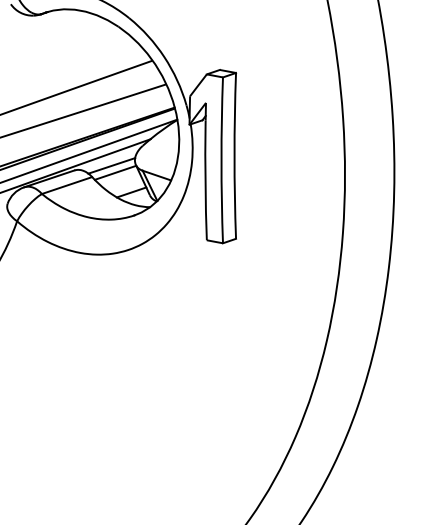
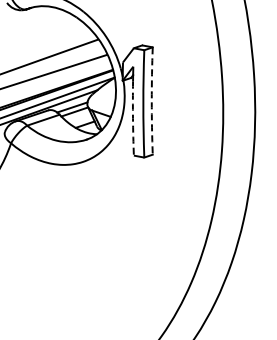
arc: (234, 156) -> (151, 101), solid -> dashed
arc: (206, 182) -> (133, 118), solid -> dashed

